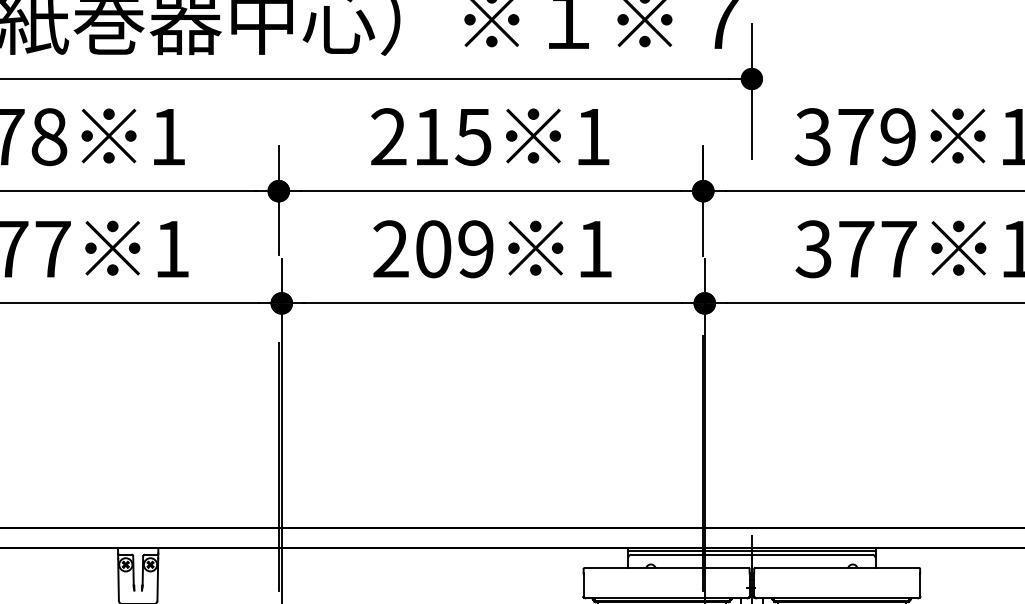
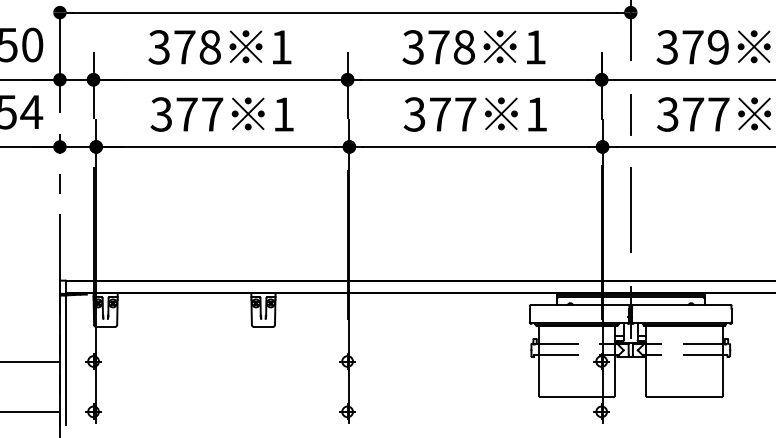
text: (430, 137) -> (438, 47), 215 -> 378
text: (432, 249) -> (439, 114), 209 -> 377
line: (751, 250) -> (630, 115), added
line: (751, 407) -> (630, 209), added

